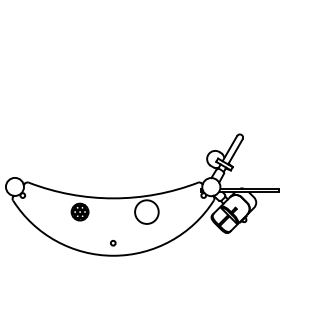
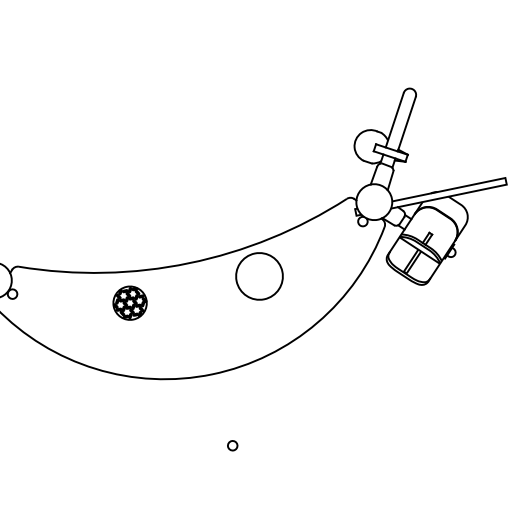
circle: (113, 242) -> (232, 444), moved

